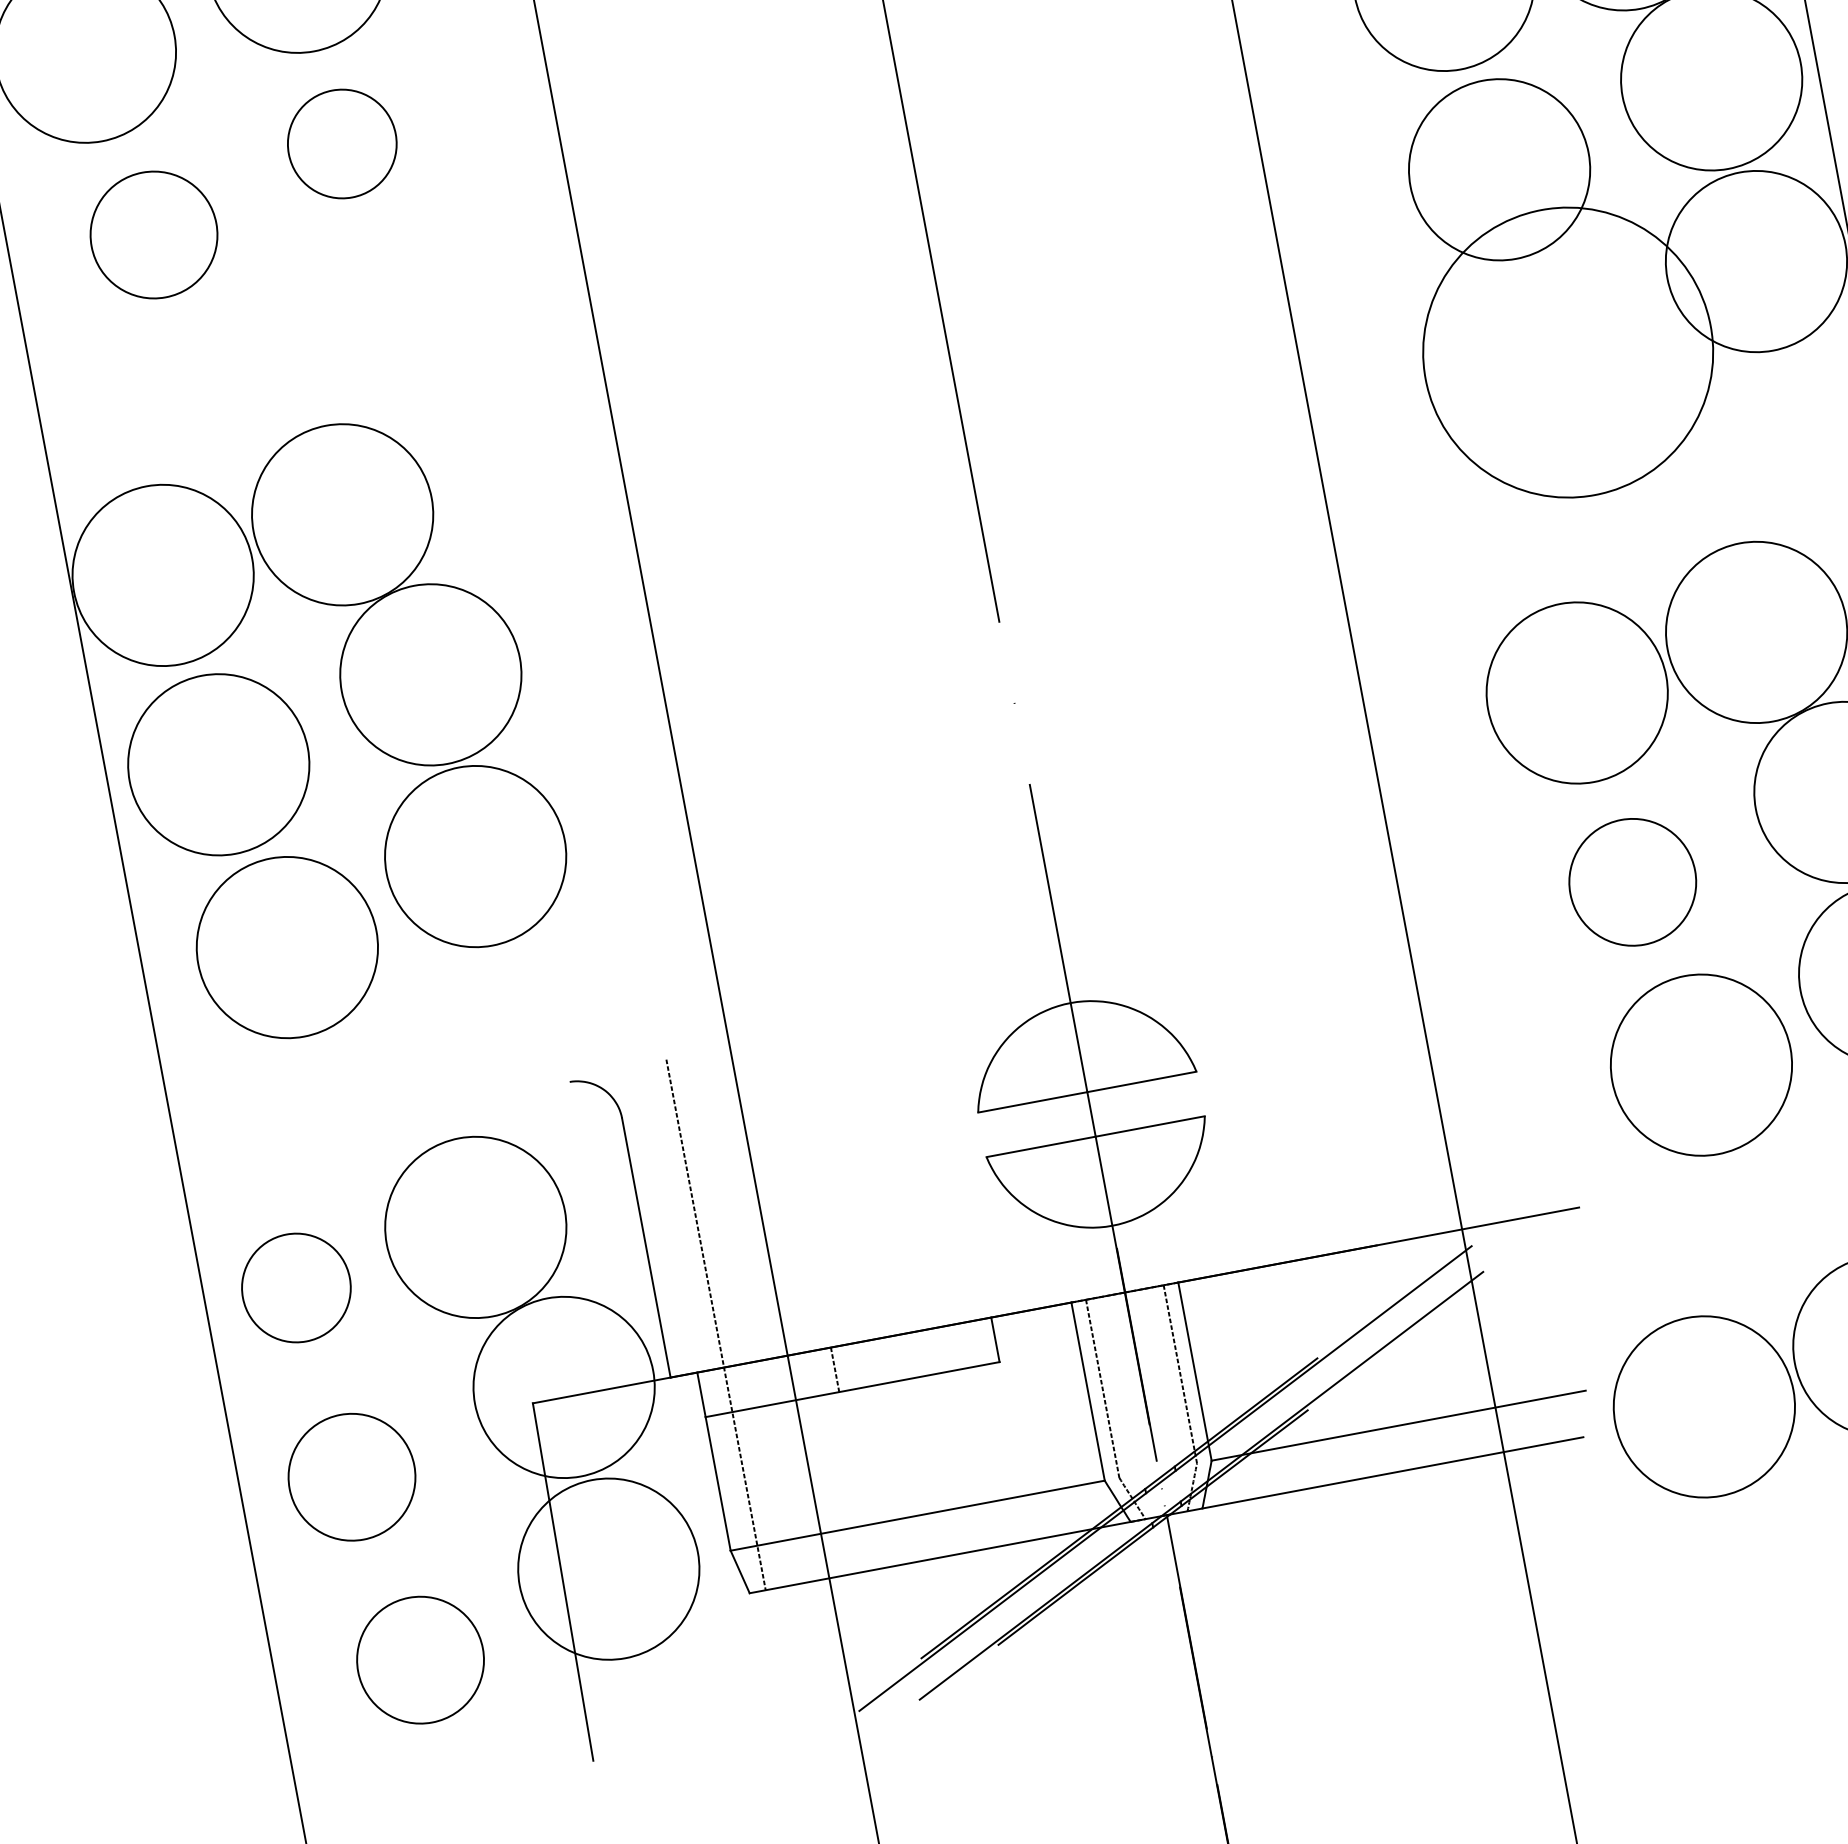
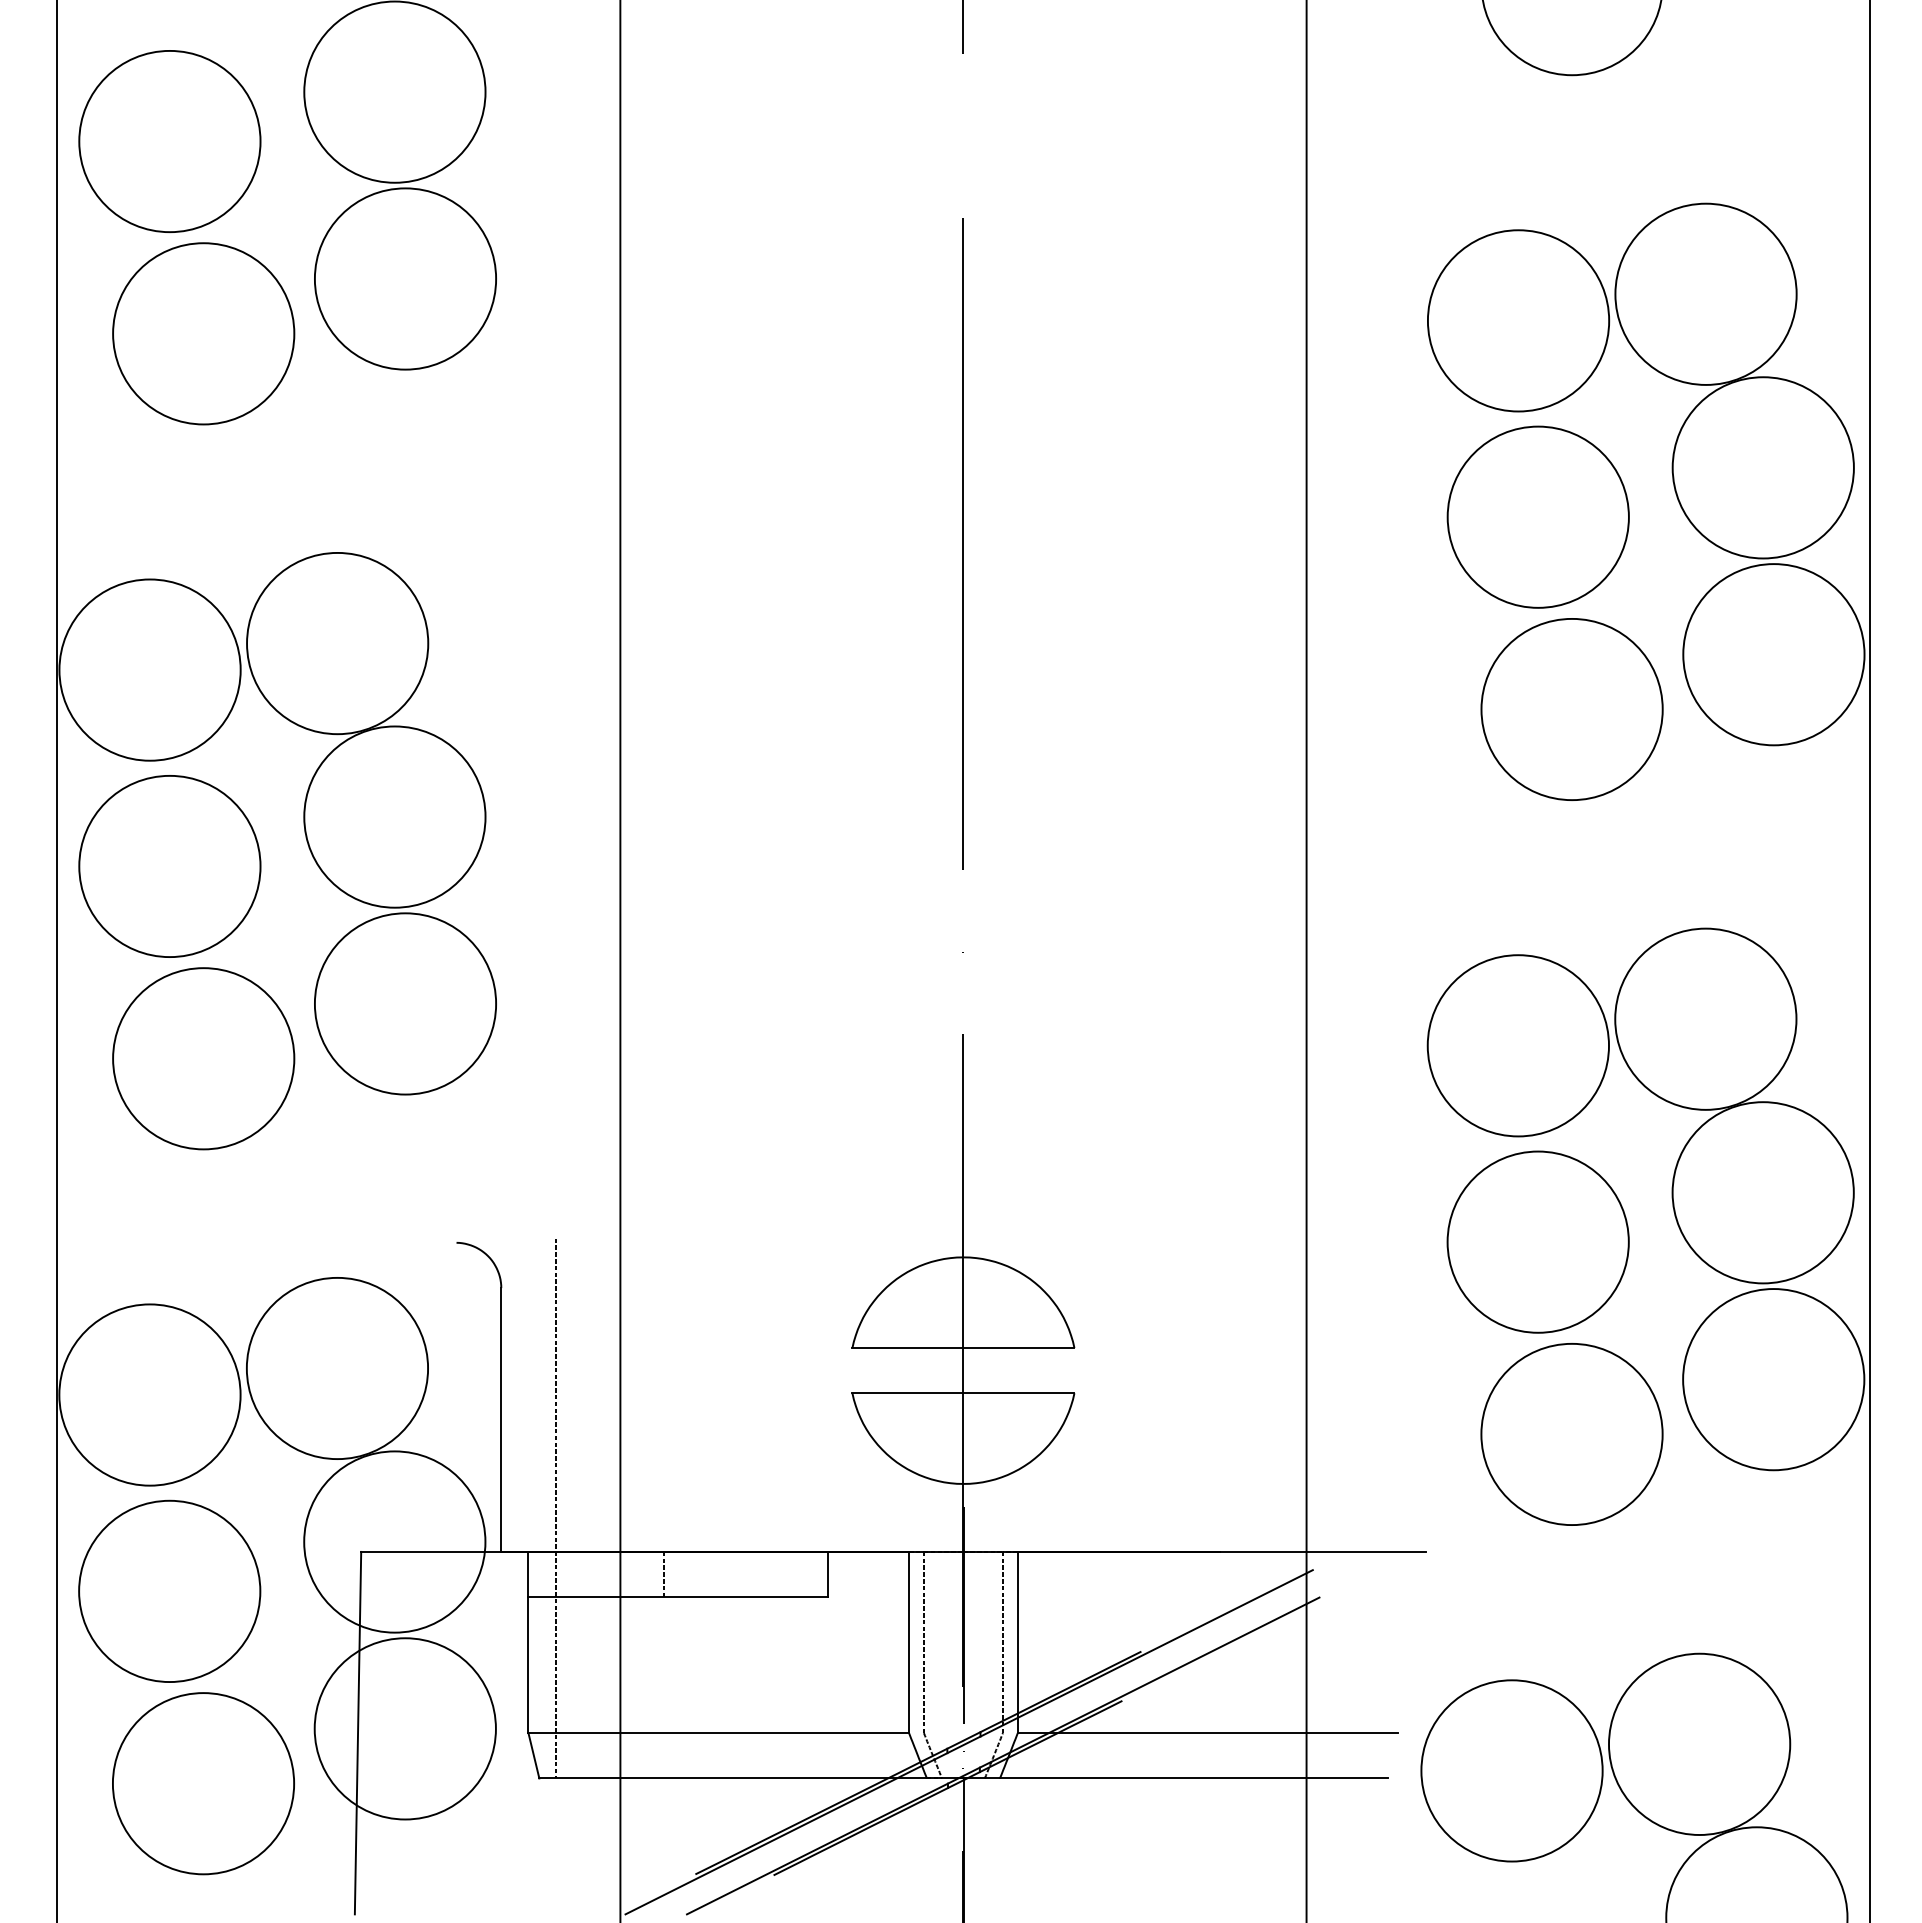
circle: (342, 143) -> (405, 278), size x1.67
circle: (153, 234) -> (203, 333), size x1.43
circle: (1567, 352) -> (1571, 709), size x0.62
circle: (1632, 881) -> (1537, 1241), size x1.43
circle: (295, 1287) -> (149, 1394), size x1.67
circle: (351, 1476) -> (169, 1590), size x1.43
circle: (420, 1659) -> (203, 1783), size x1.43

